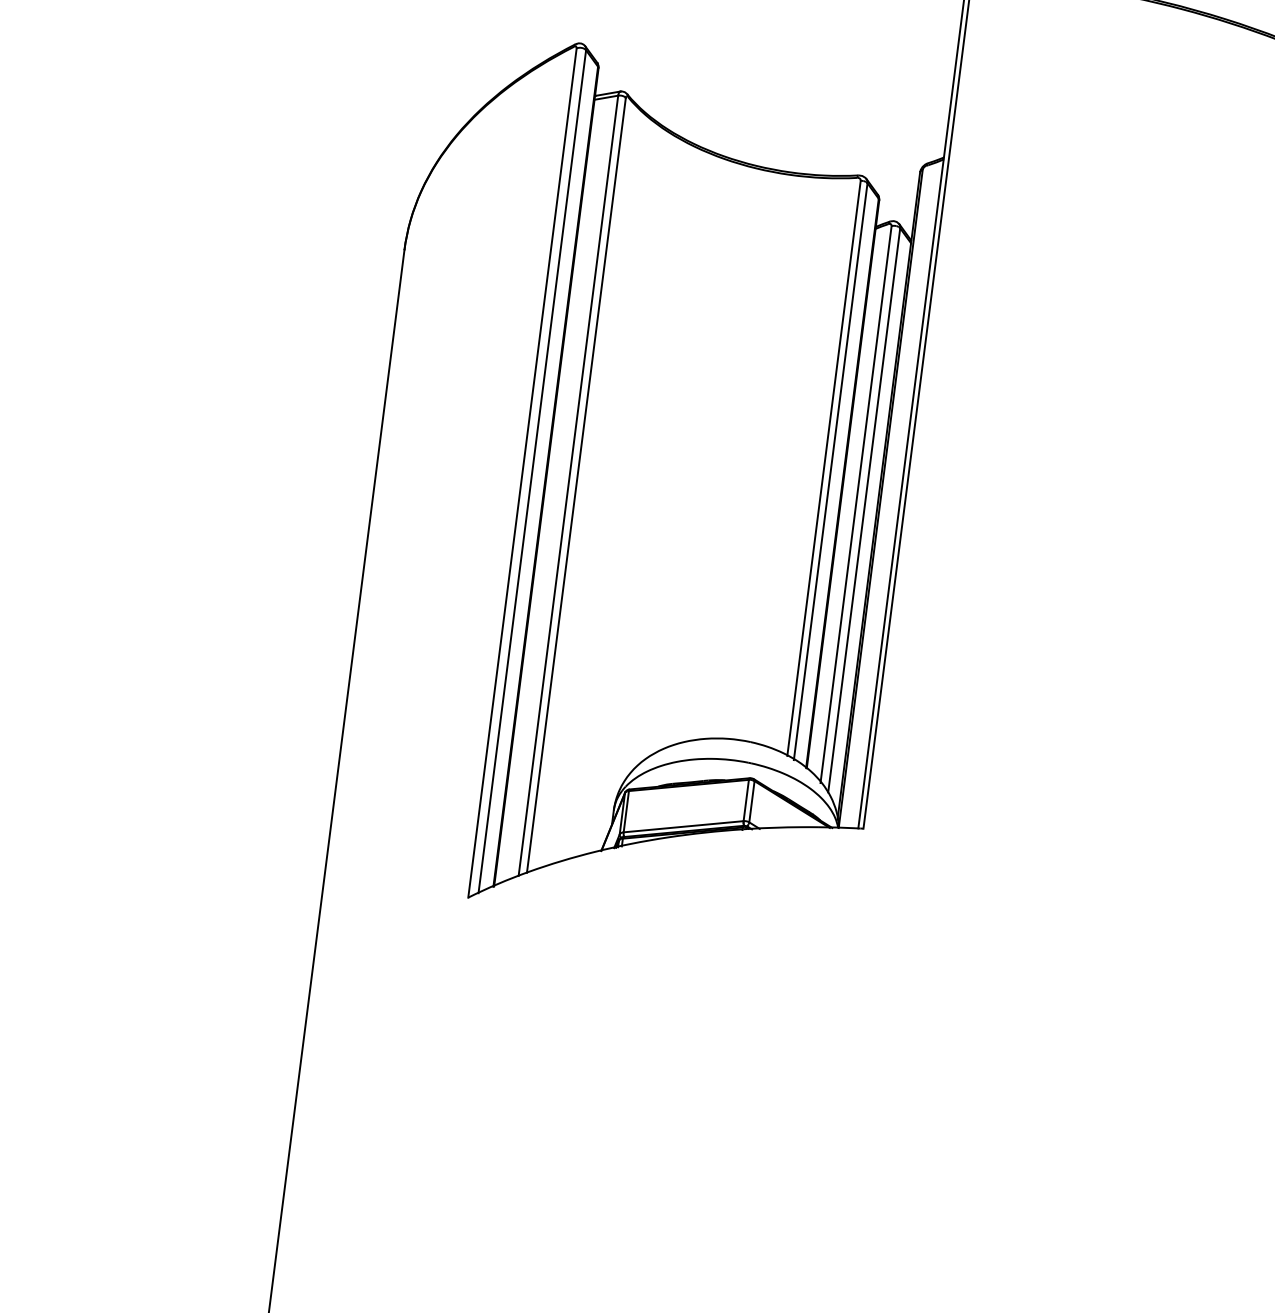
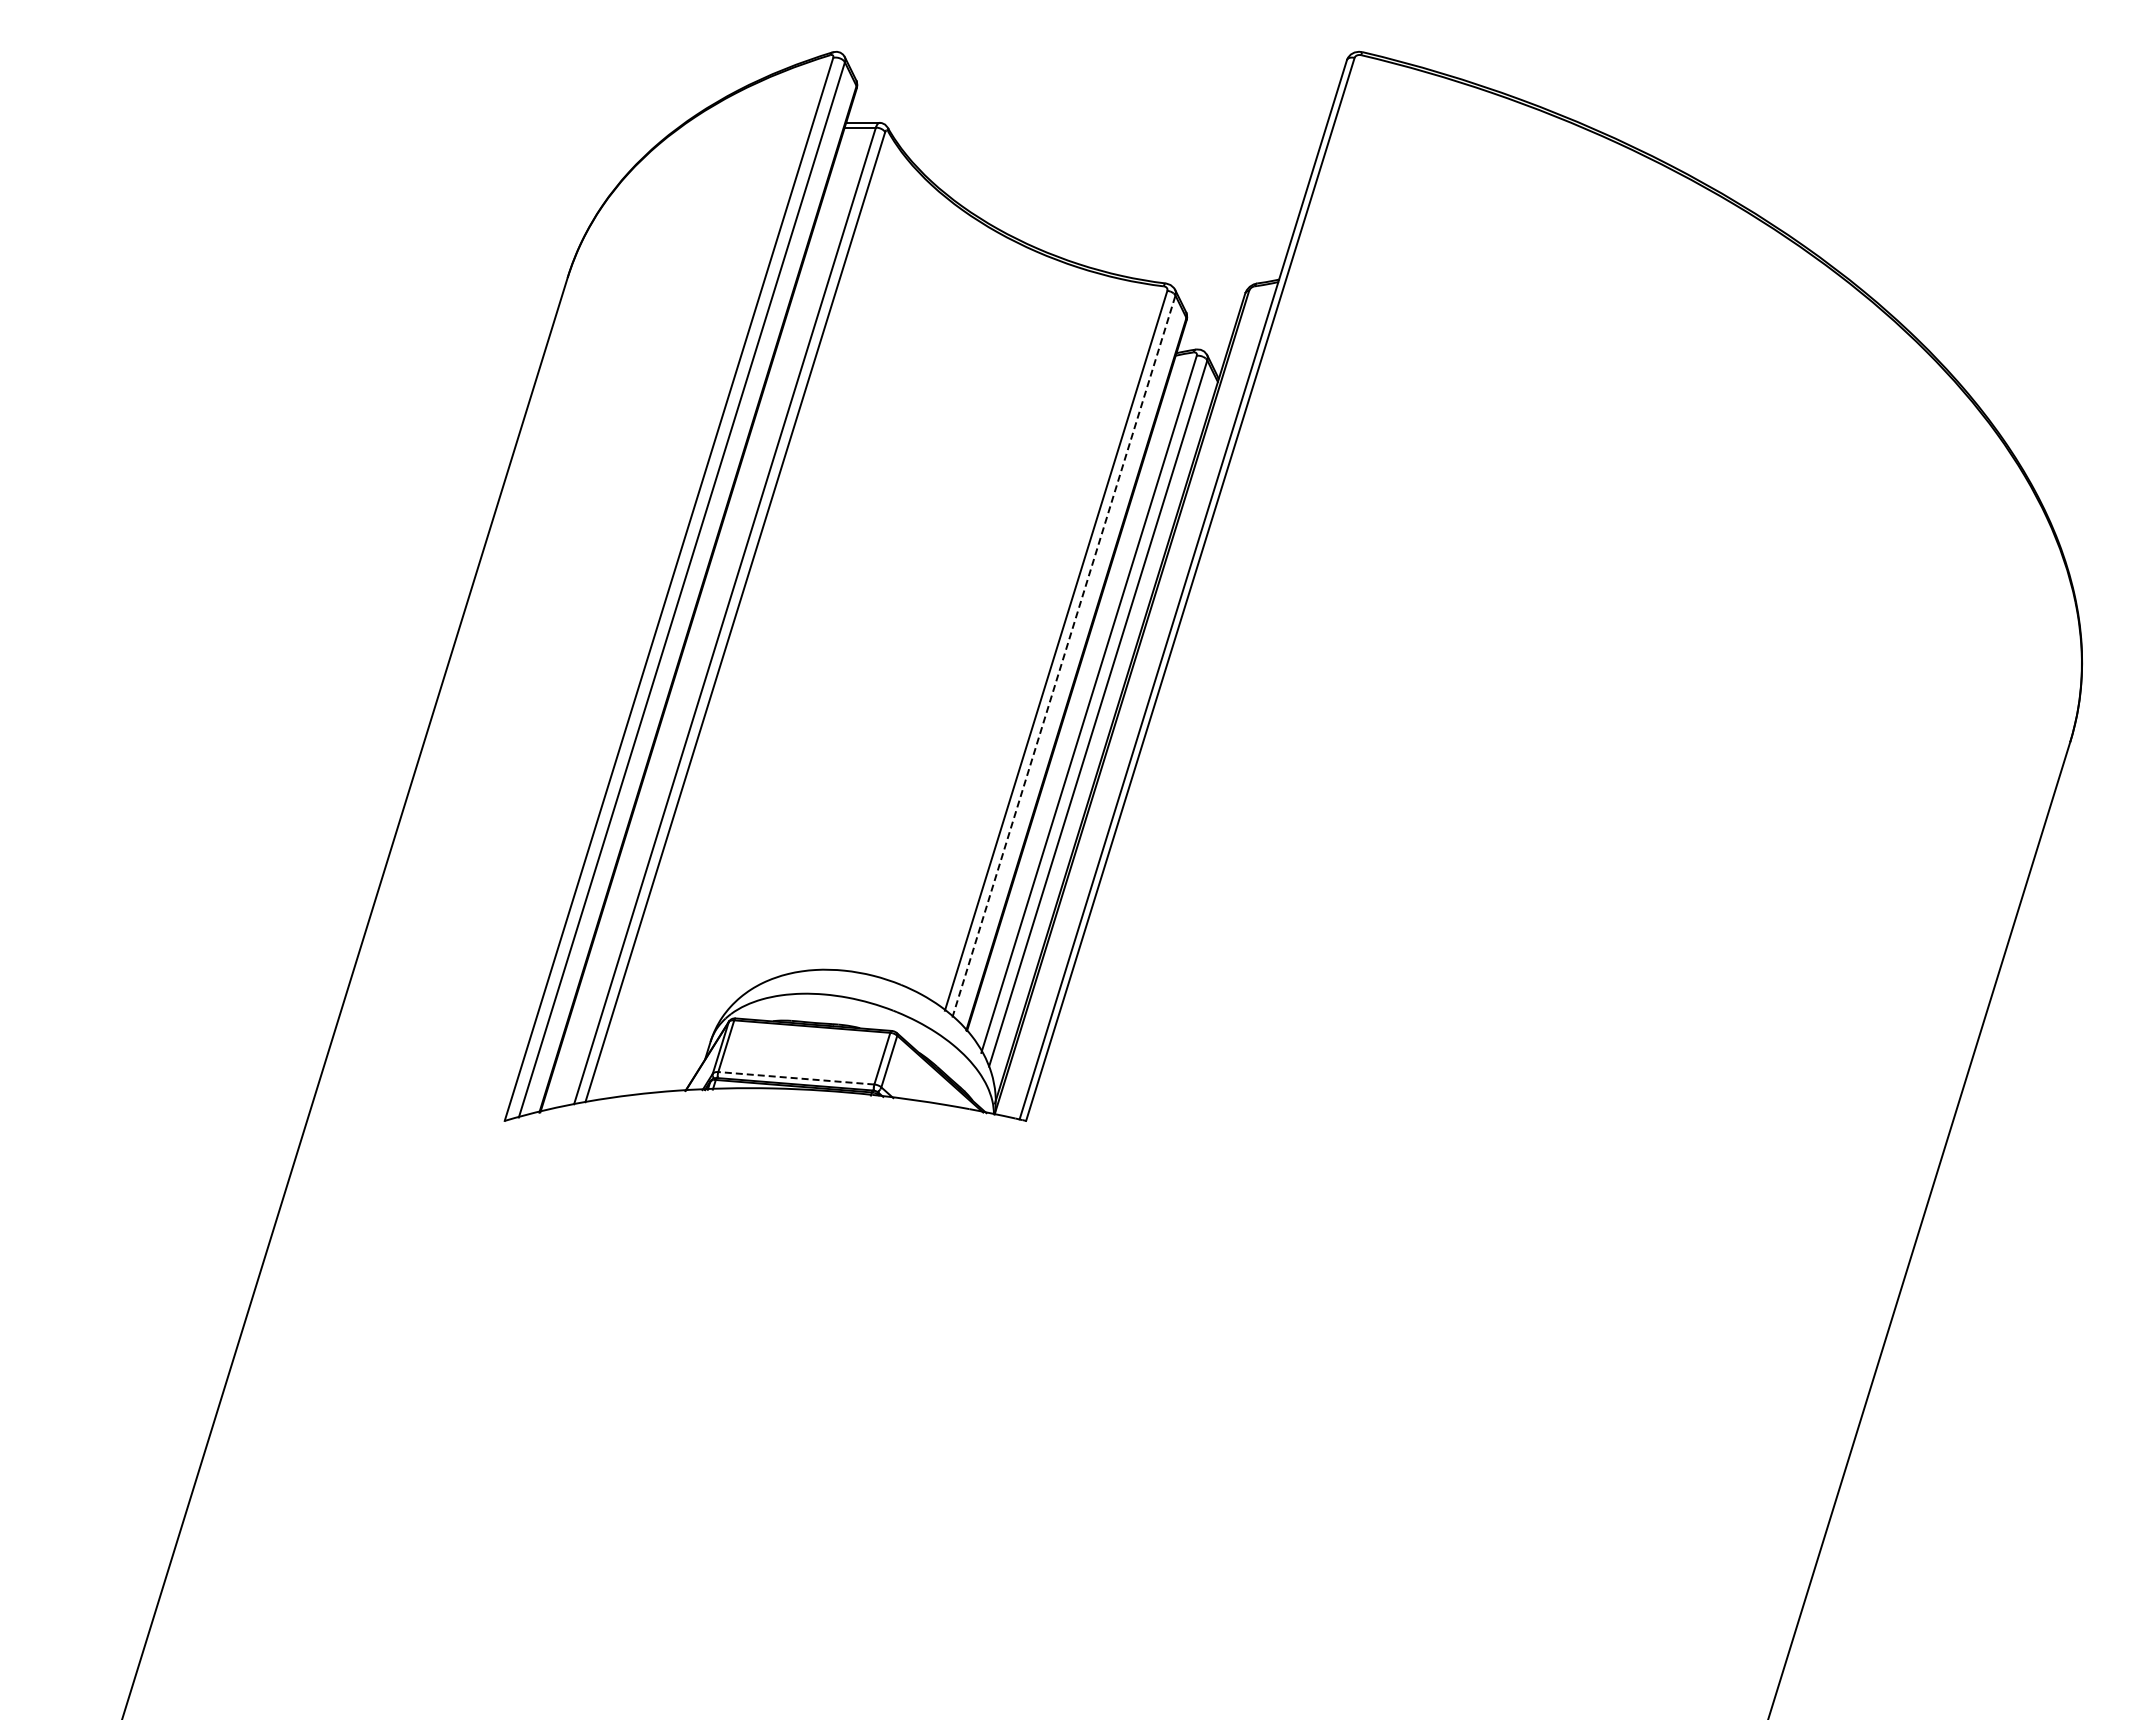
line: (830, 471) -> (1063, 656), solid -> dashed
line: (683, 827) -> (795, 1078), solid -> dashed

